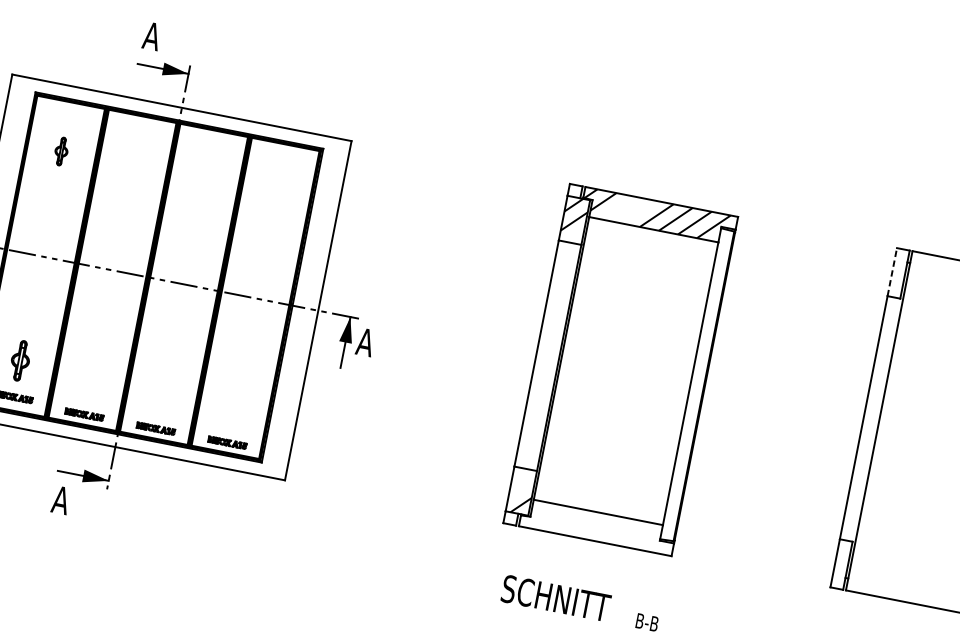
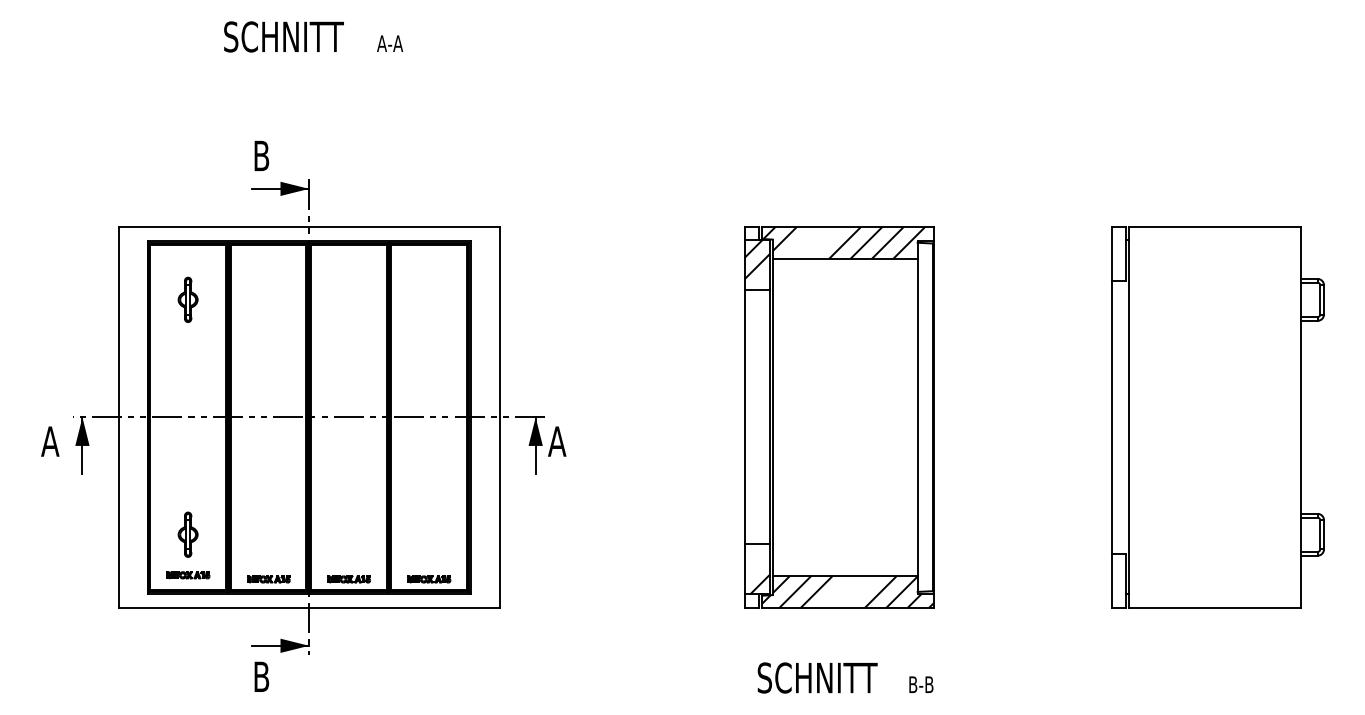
text: (152, 35) -> (261, 155), A -> B
part: (60, 151) -> (187, 299), size x1.43
line: (891, 271) -> (1111, 253), dashed -> solid
text: (61, 499) -> (261, 676), A -> B
hatch: (597, 526) -> (847, 591), added

